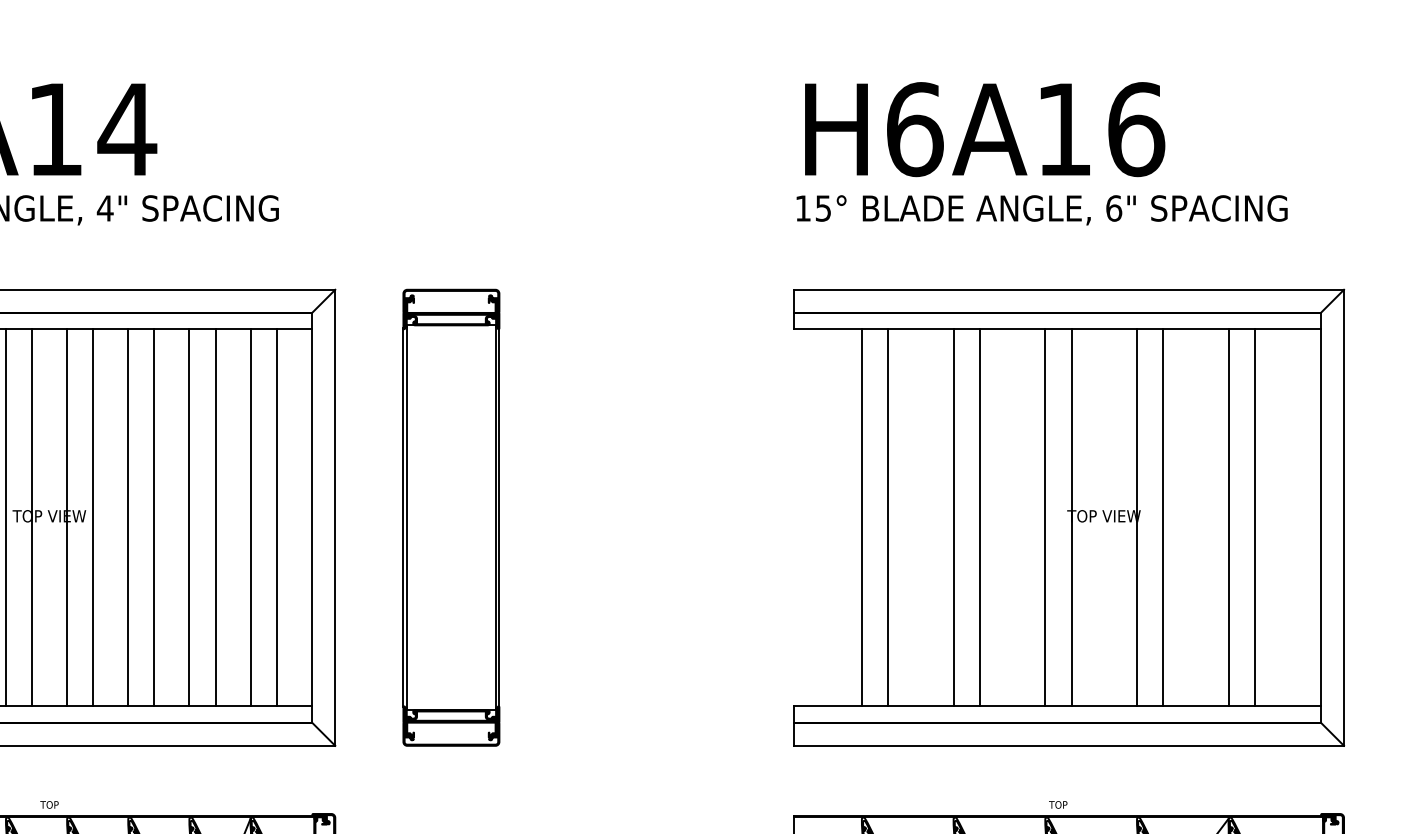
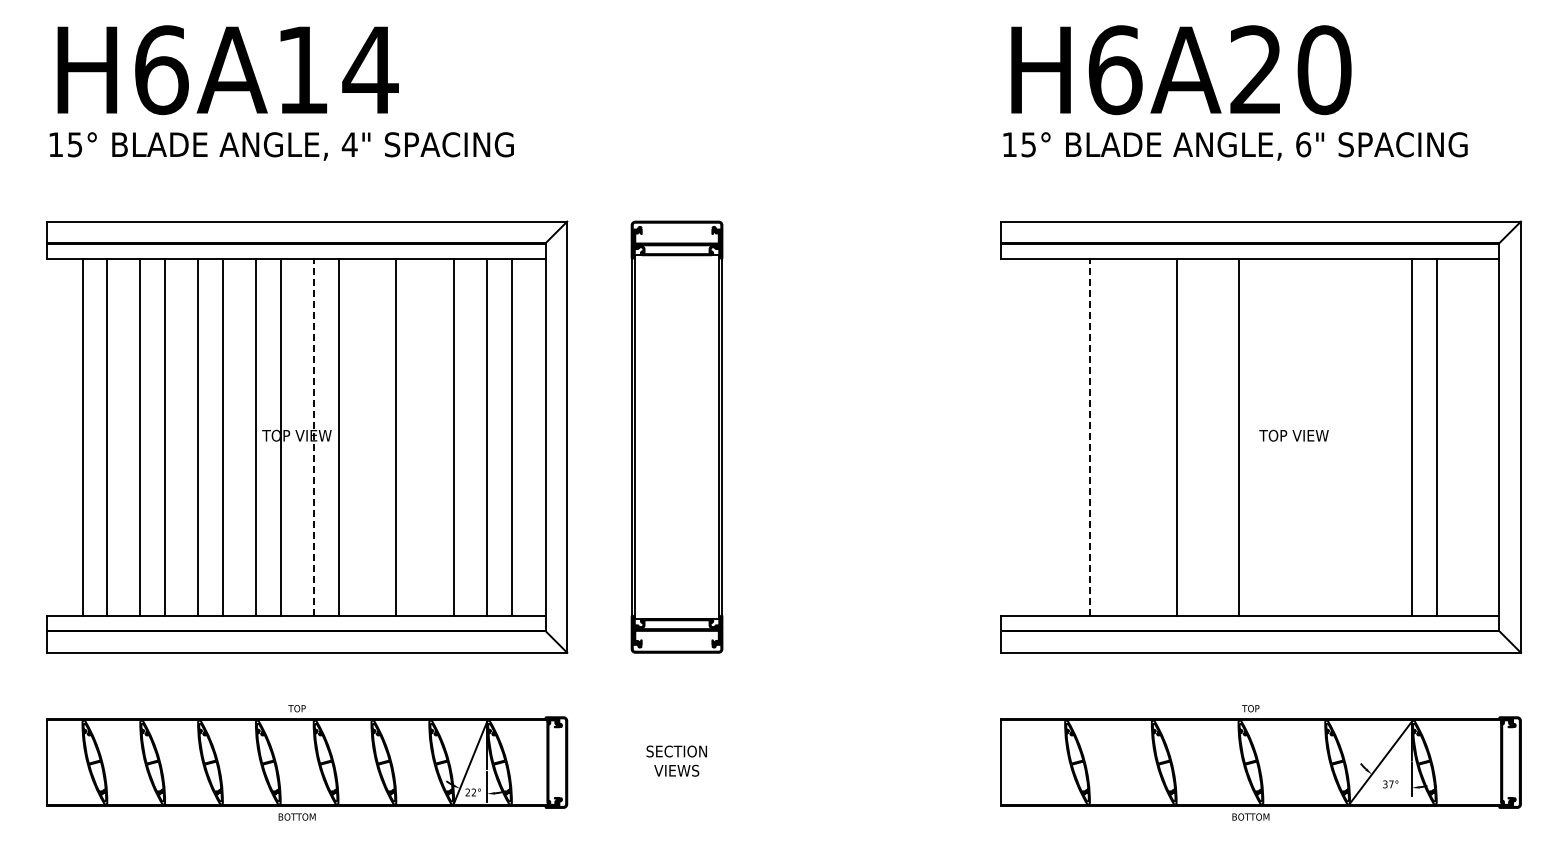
text: (1100, 128) -> (1290, 69), H6A16 -> H6A20
line: (66, 517) -> (313, 436), solid -> dashed
line: (128, 517) -> (371, 436), removed
line: (189, 517) -> (429, 436), removed
line: (862, 517) -> (1065, 436), removed
line: (887, 517) -> (1089, 436), solid -> dashed
line: (953, 517) -> (1151, 436), removed
line: (1071, 517) -> (1263, 436), removed
line: (1137, 517) -> (1325, 436), removed
line: (1163, 517) -> (1350, 436), removed

